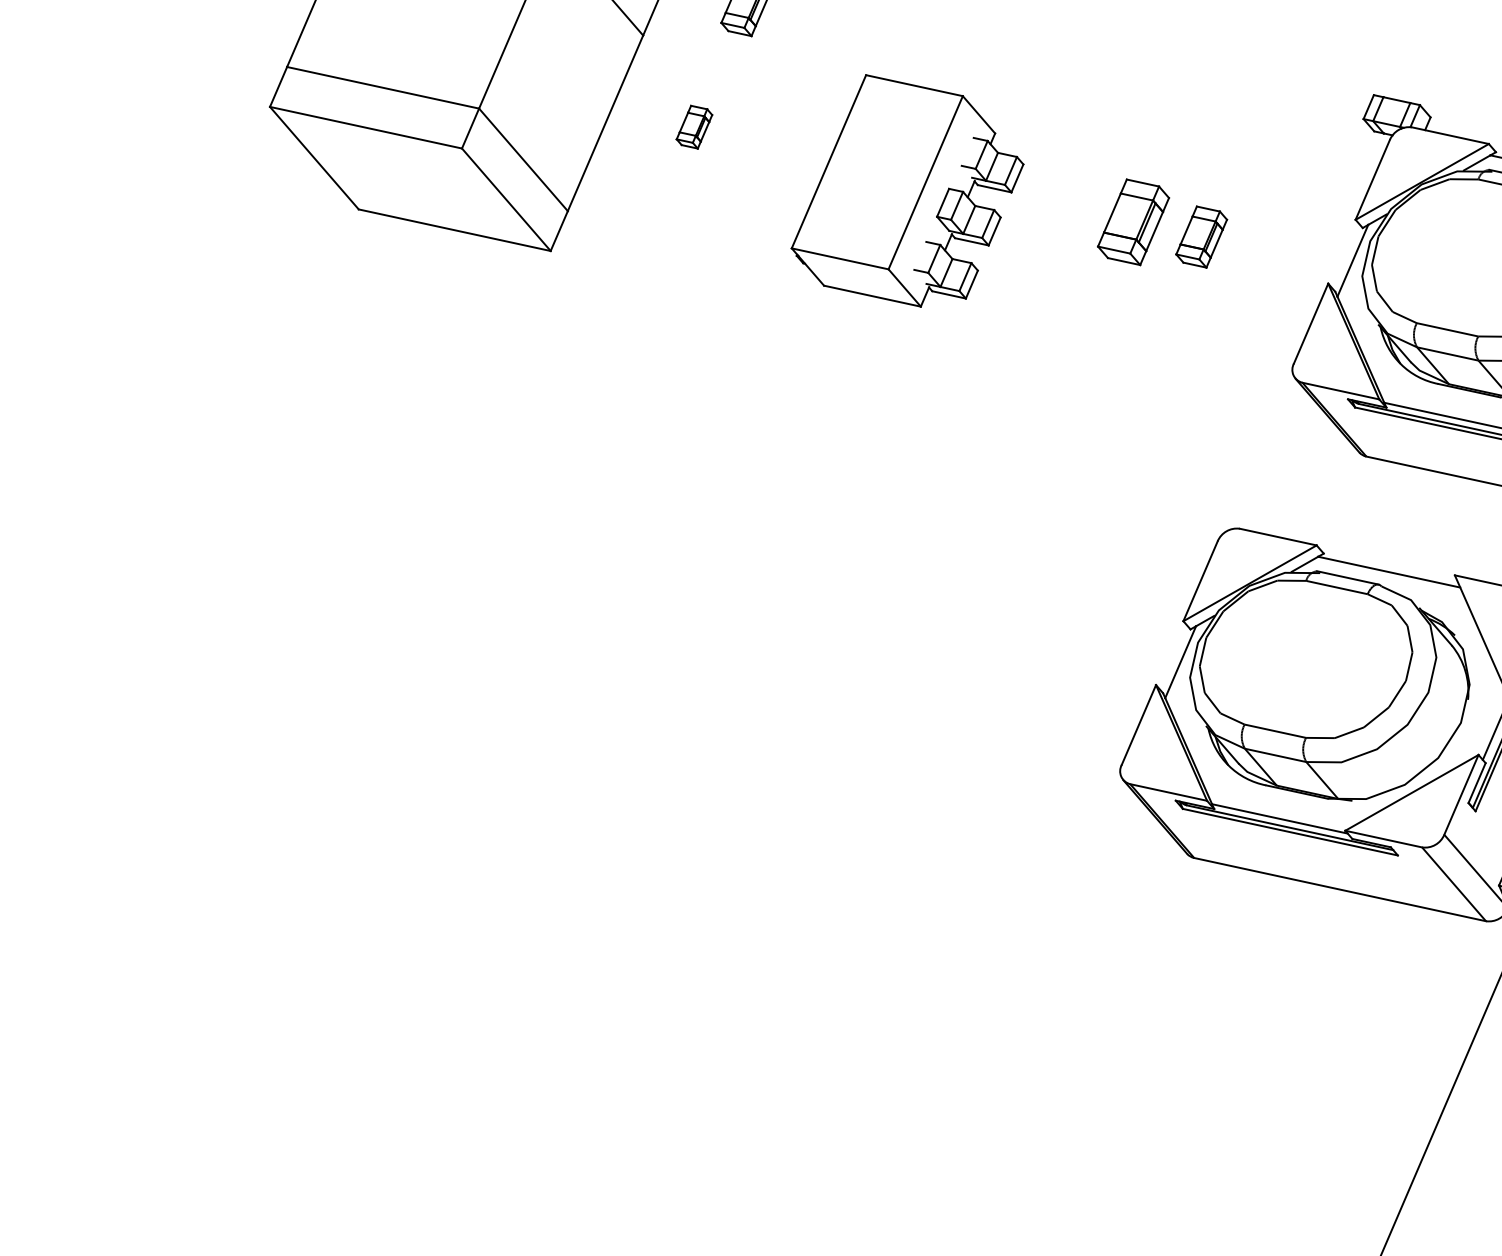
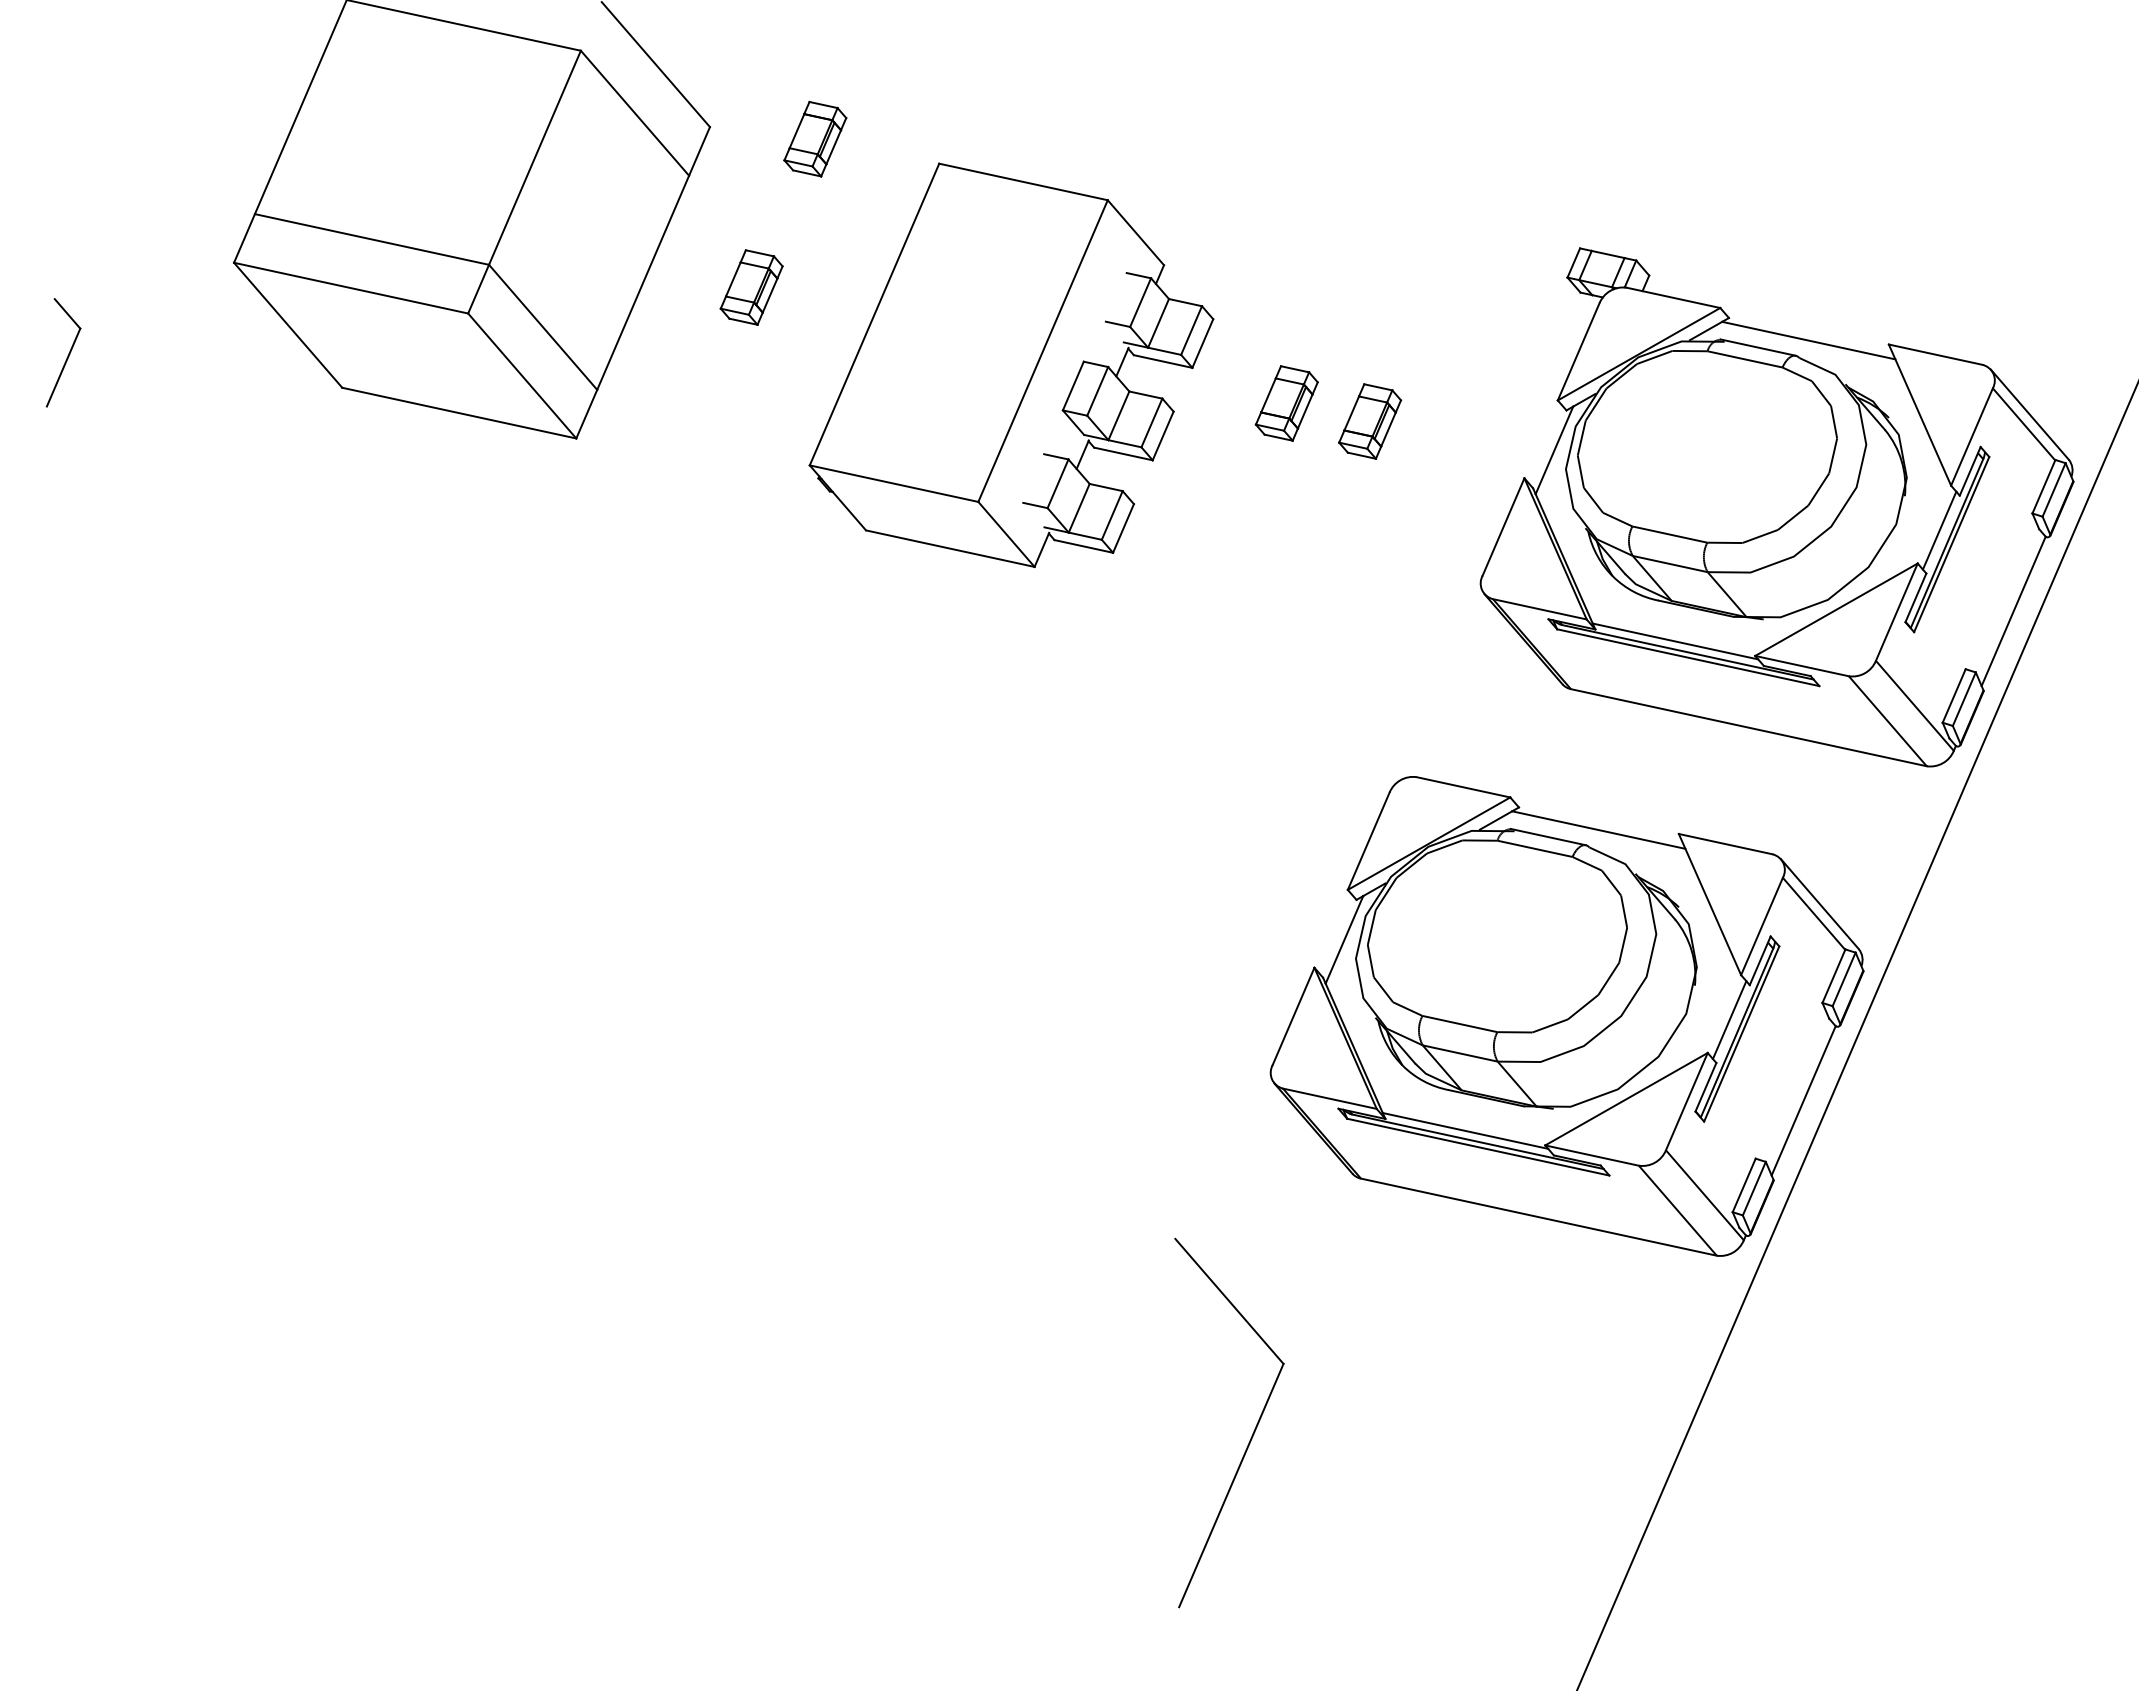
part: (694, 127) -> (751, 287), size x1.43
part: (130, 180) -> (63, 352), added
part: (907, 190) -> (1011, 364), size x1.43
part: (1133, 222) -> (1286, 403), size x0.71
part: (1105, 1067) -> (1252, 1433), added

